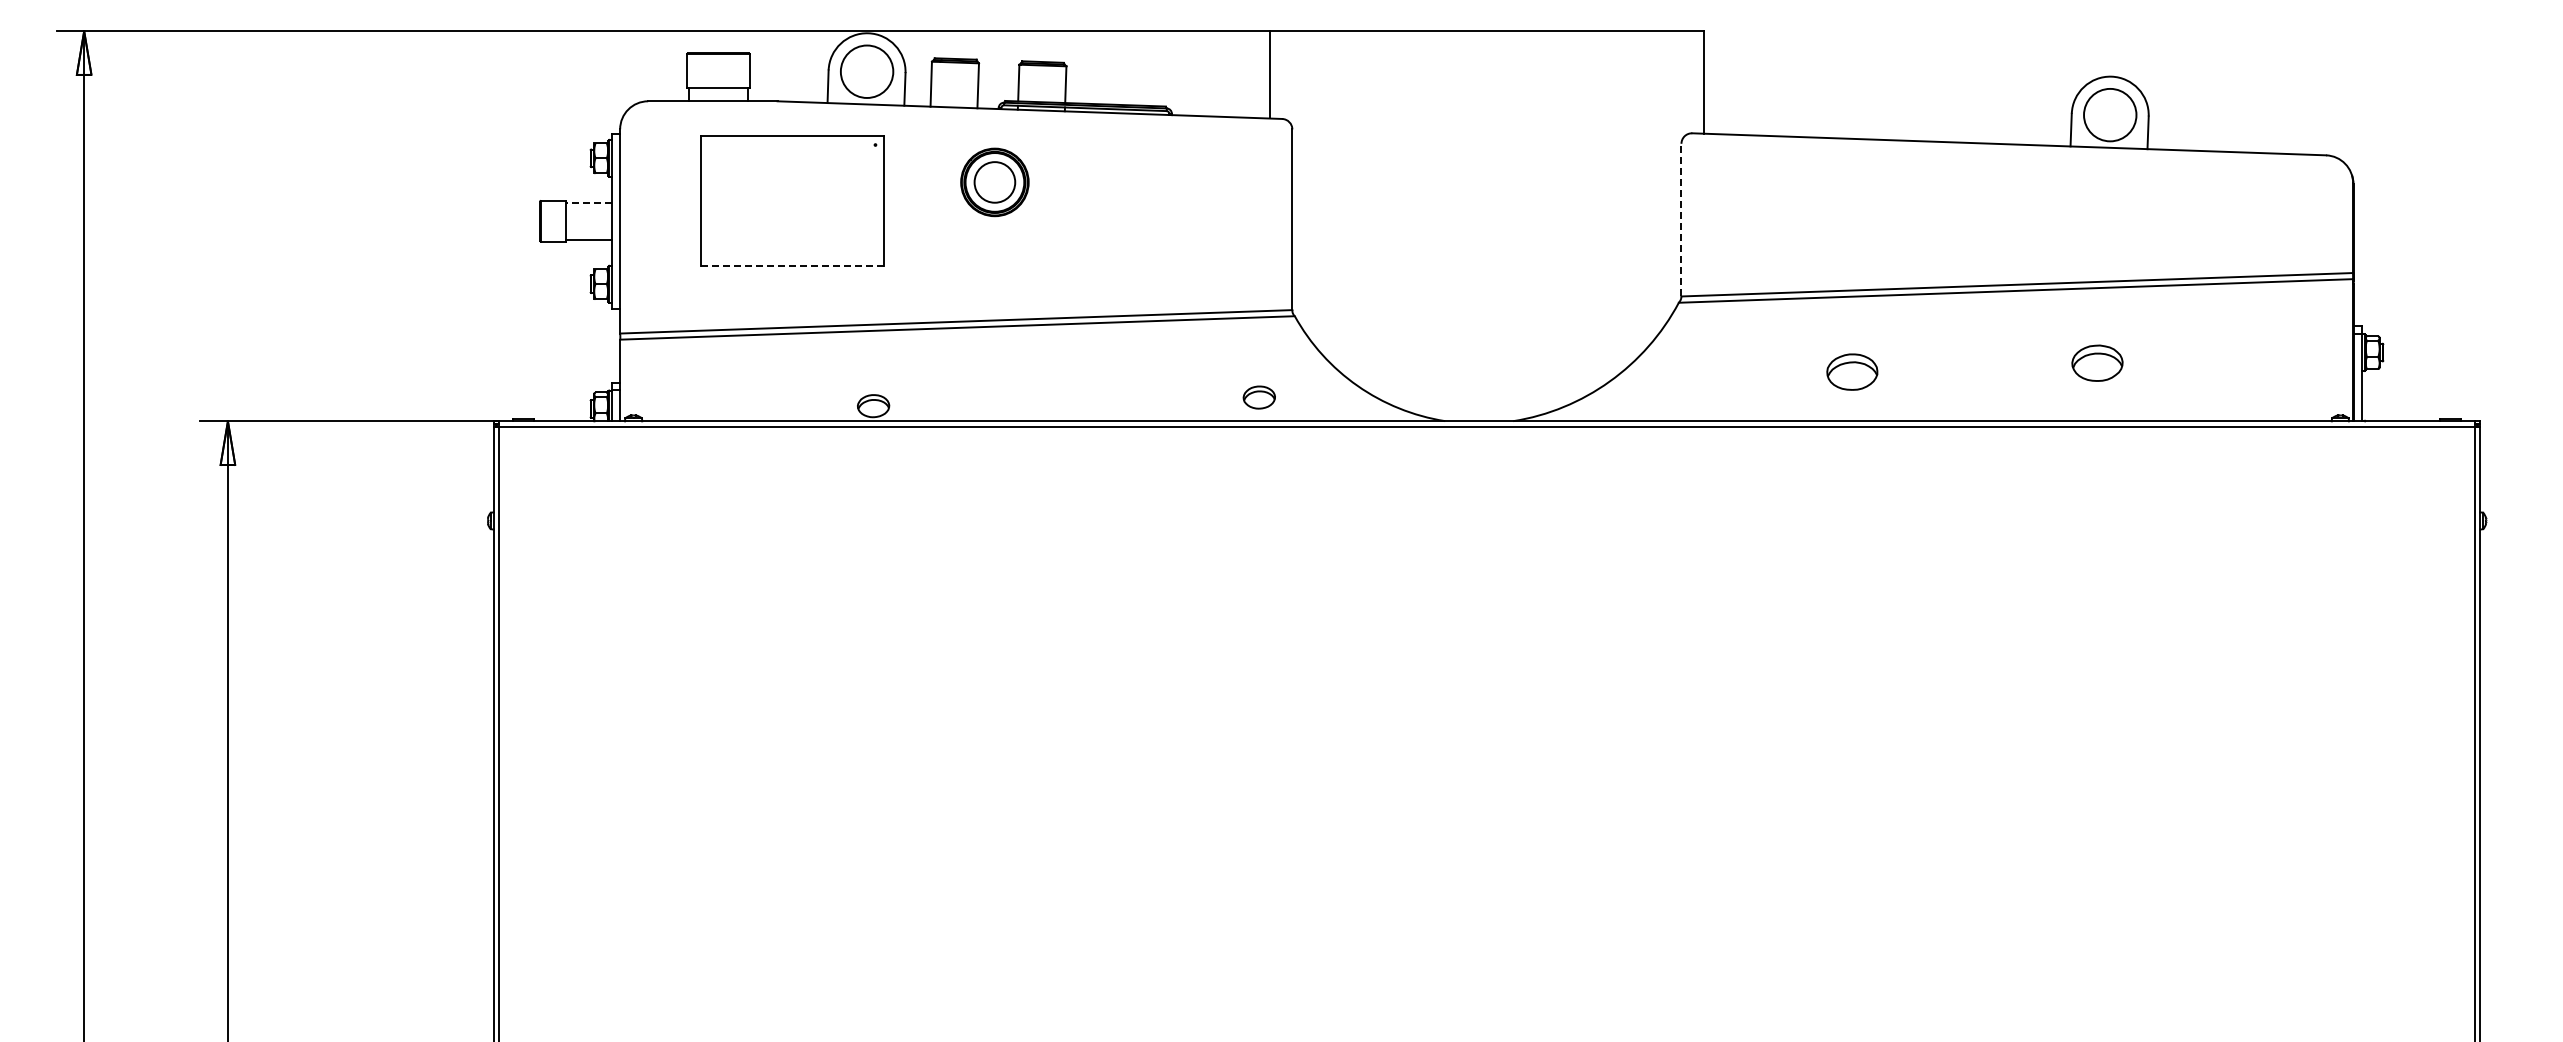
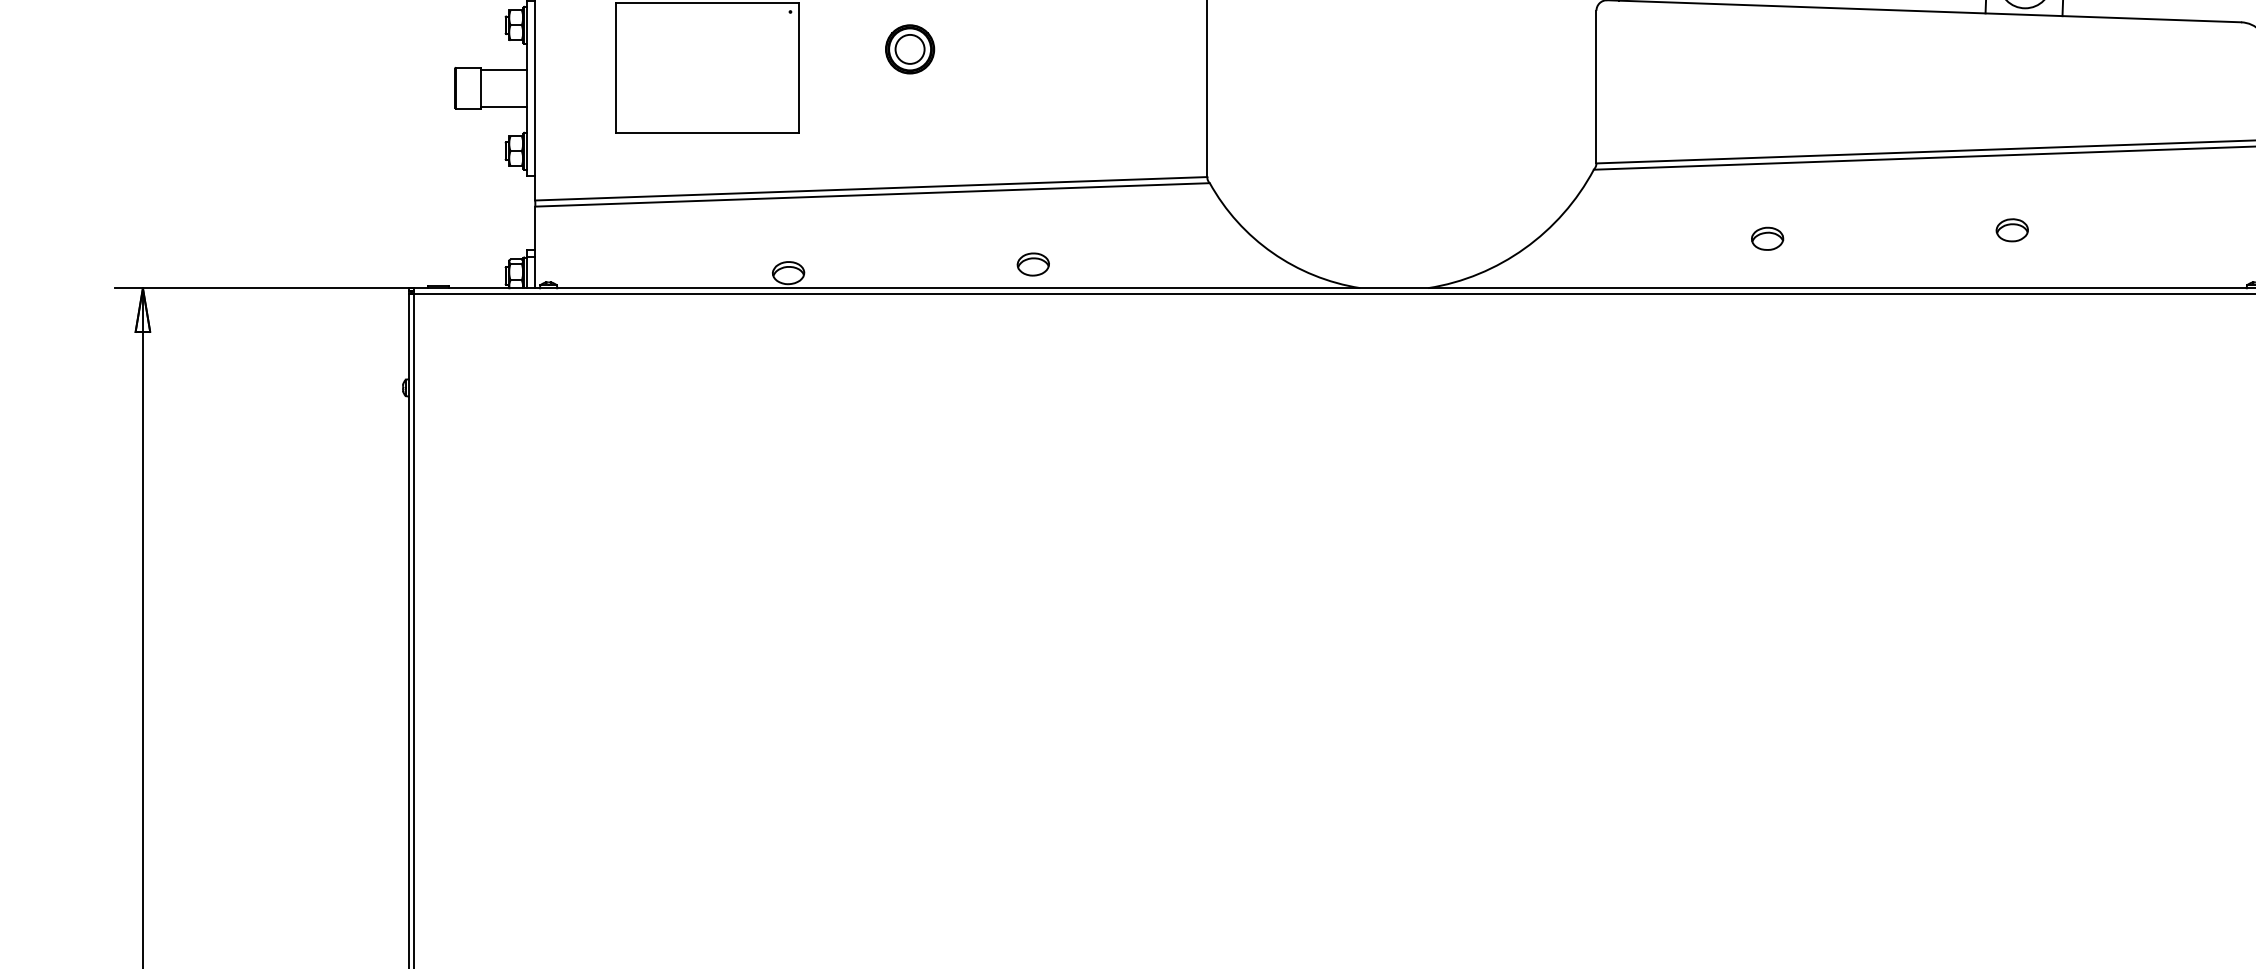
part: (995, 182) -> (910, 49), size x0.71
line: (589, 202) -> (504, 69), dashed -> solid
line: (1681, 219) -> (1596, 86), dashed -> solid
line: (792, 265) -> (707, 132), dashed -> solid
part: (2096, 363) -> (2011, 230), size x0.62
part: (1852, 371) -> (1767, 238), size x0.62
part: (1258, 397) -> (1032, 264), moved

